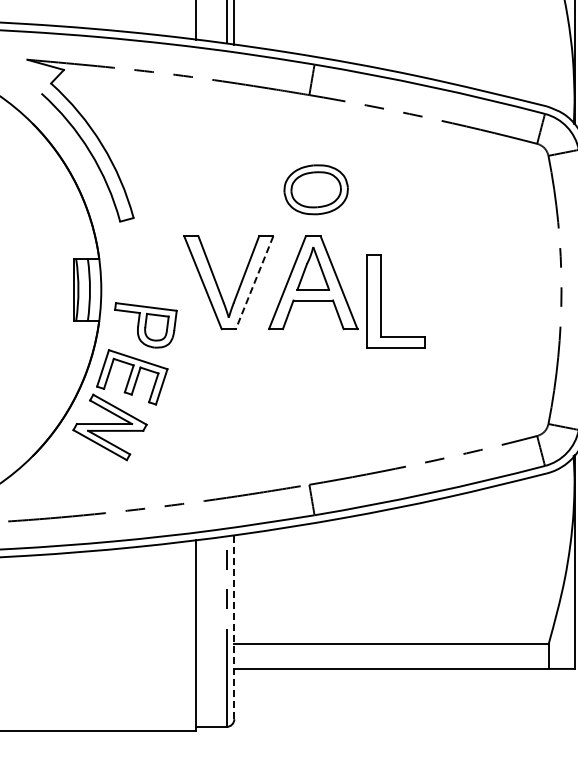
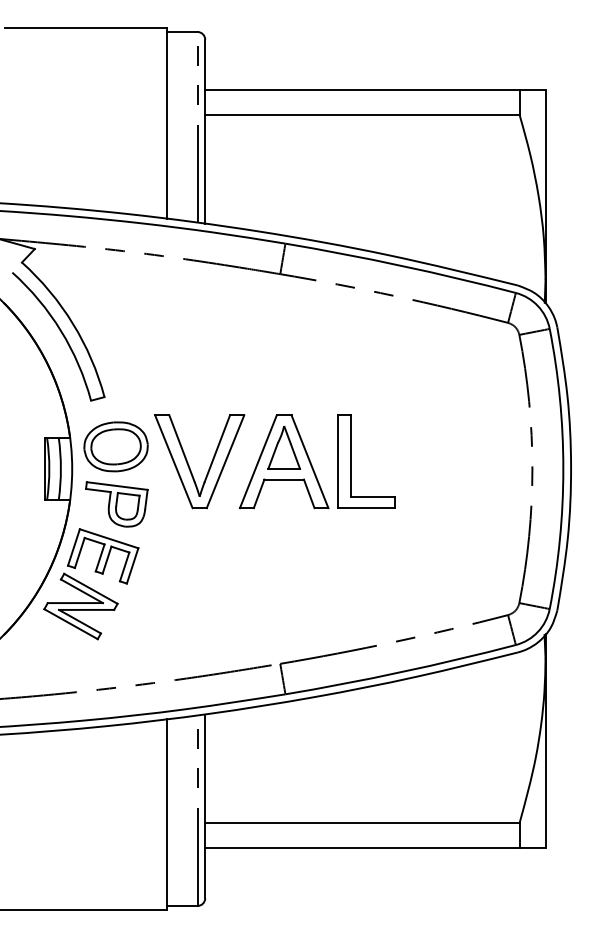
part: (315, 189) -> (115, 446), moved
line: (254, 283) -> (225, 462), dashed -> solid
part: (380, 301) -> (351, 461), moved
line: (234, 627) -> (205, 806), dashed -> solid

